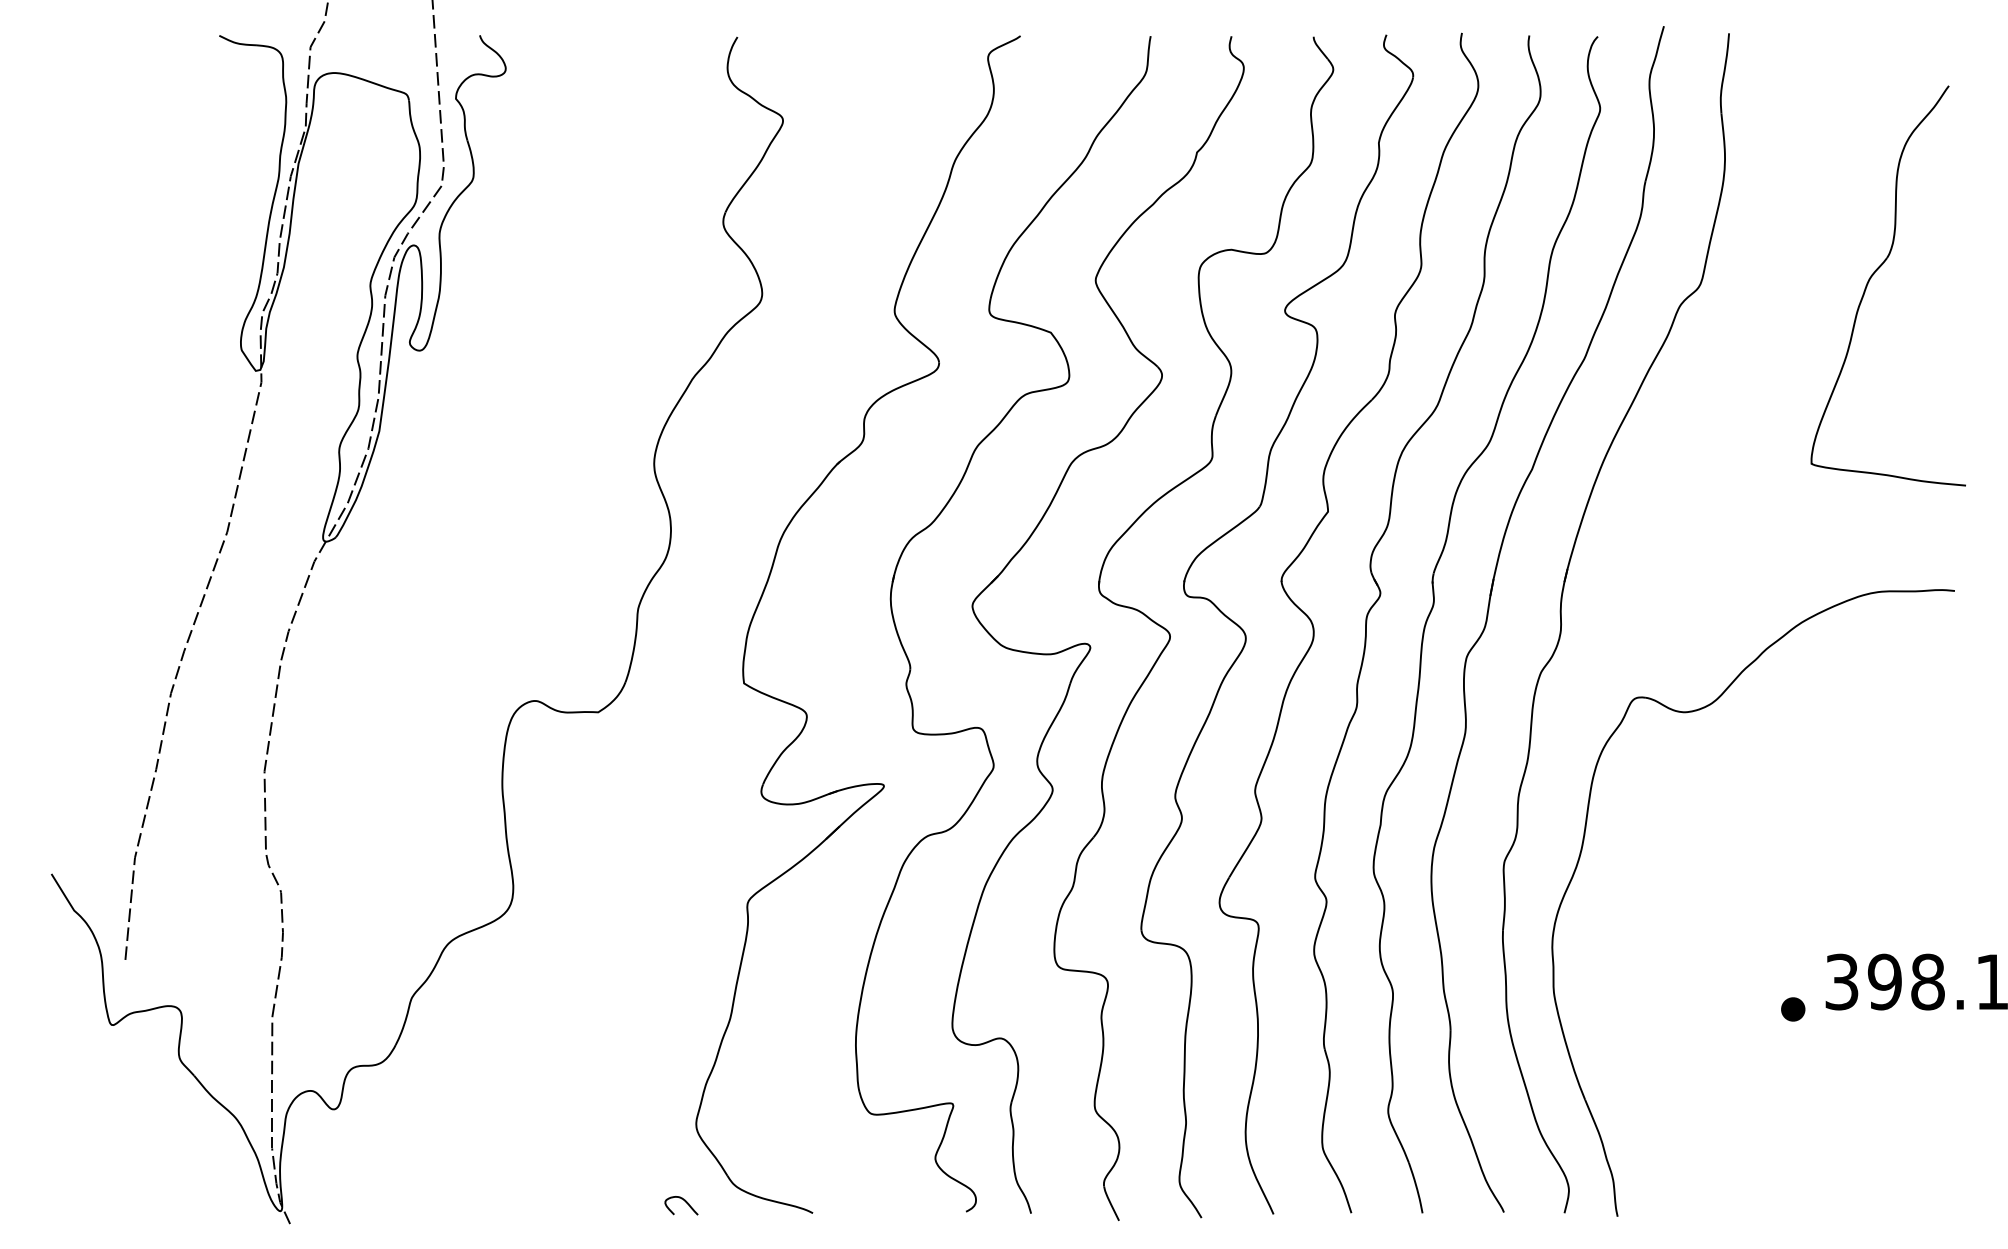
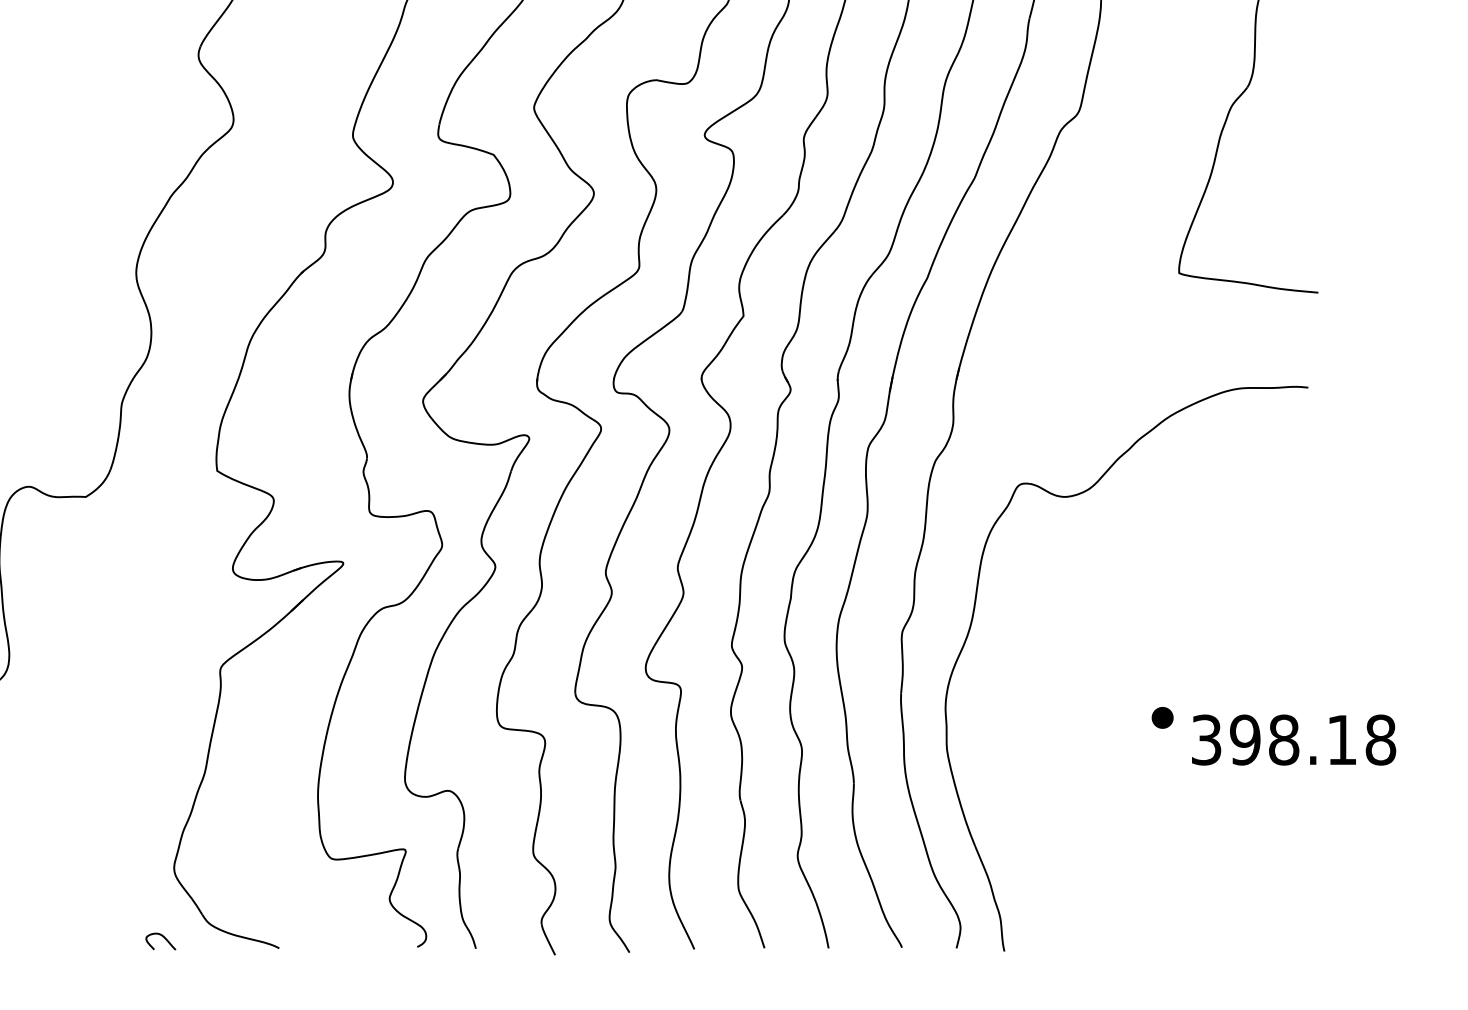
part: (1793, 1009) -> (1162, 717), moved

